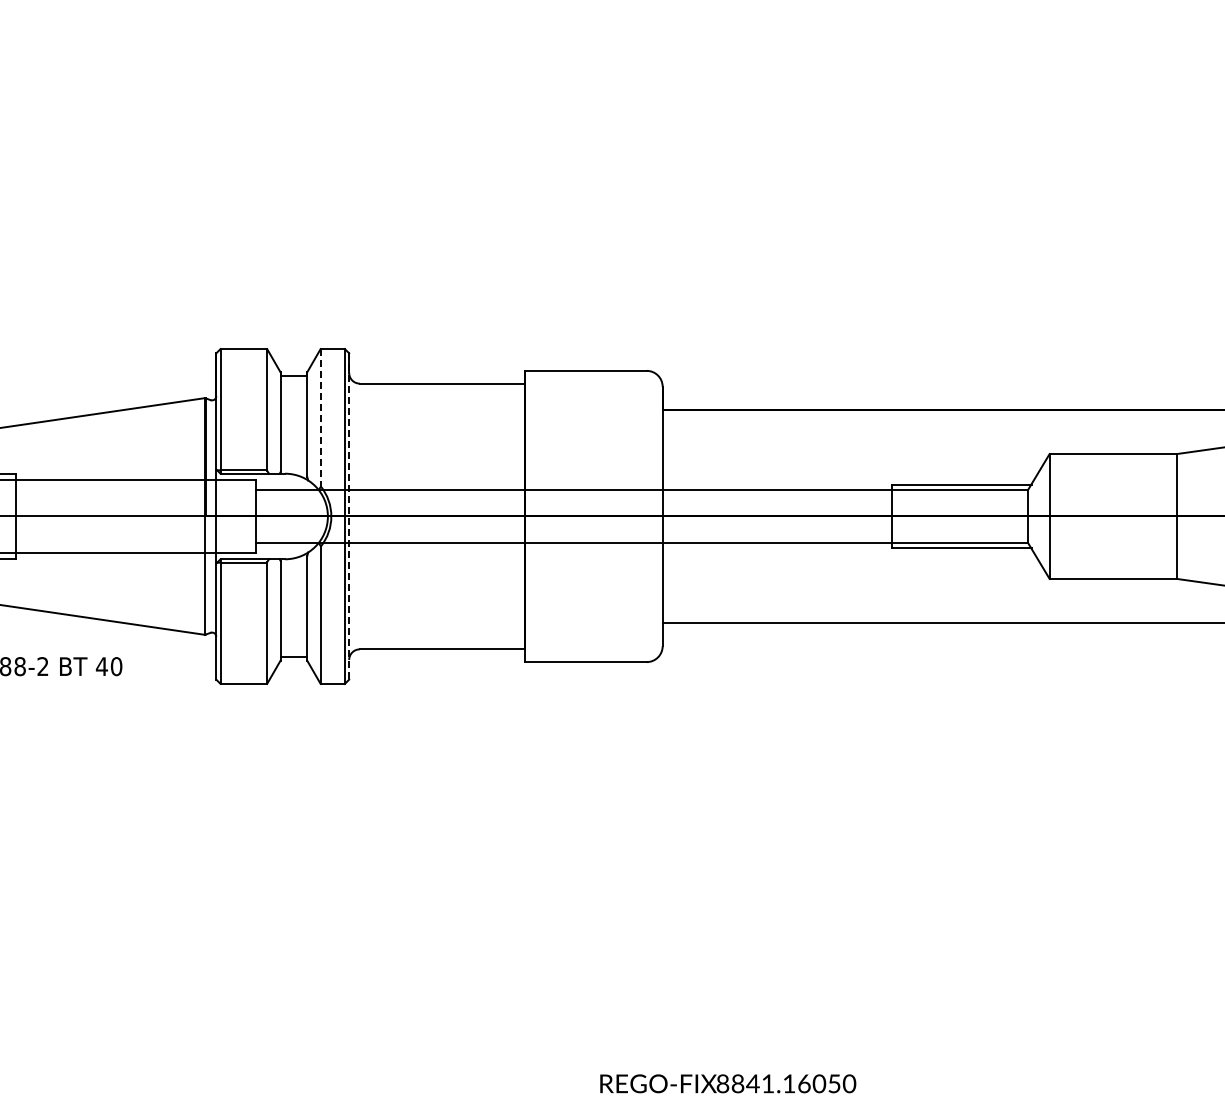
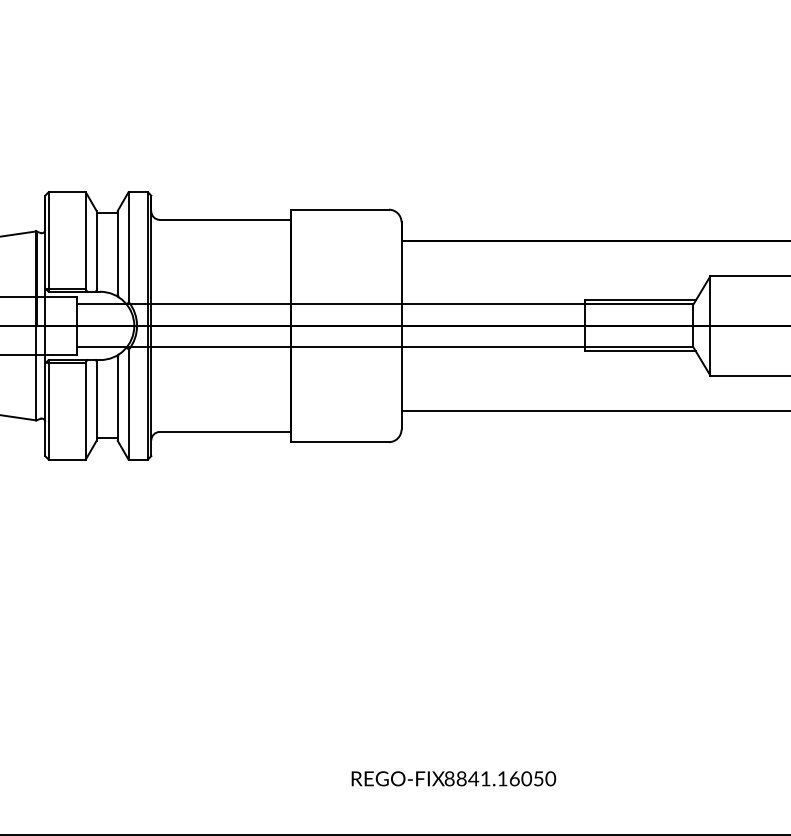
line: (320, 417) -> (128, 246), dashed -> solid
line: (349, 516) -> (151, 325), dashed -> solid

